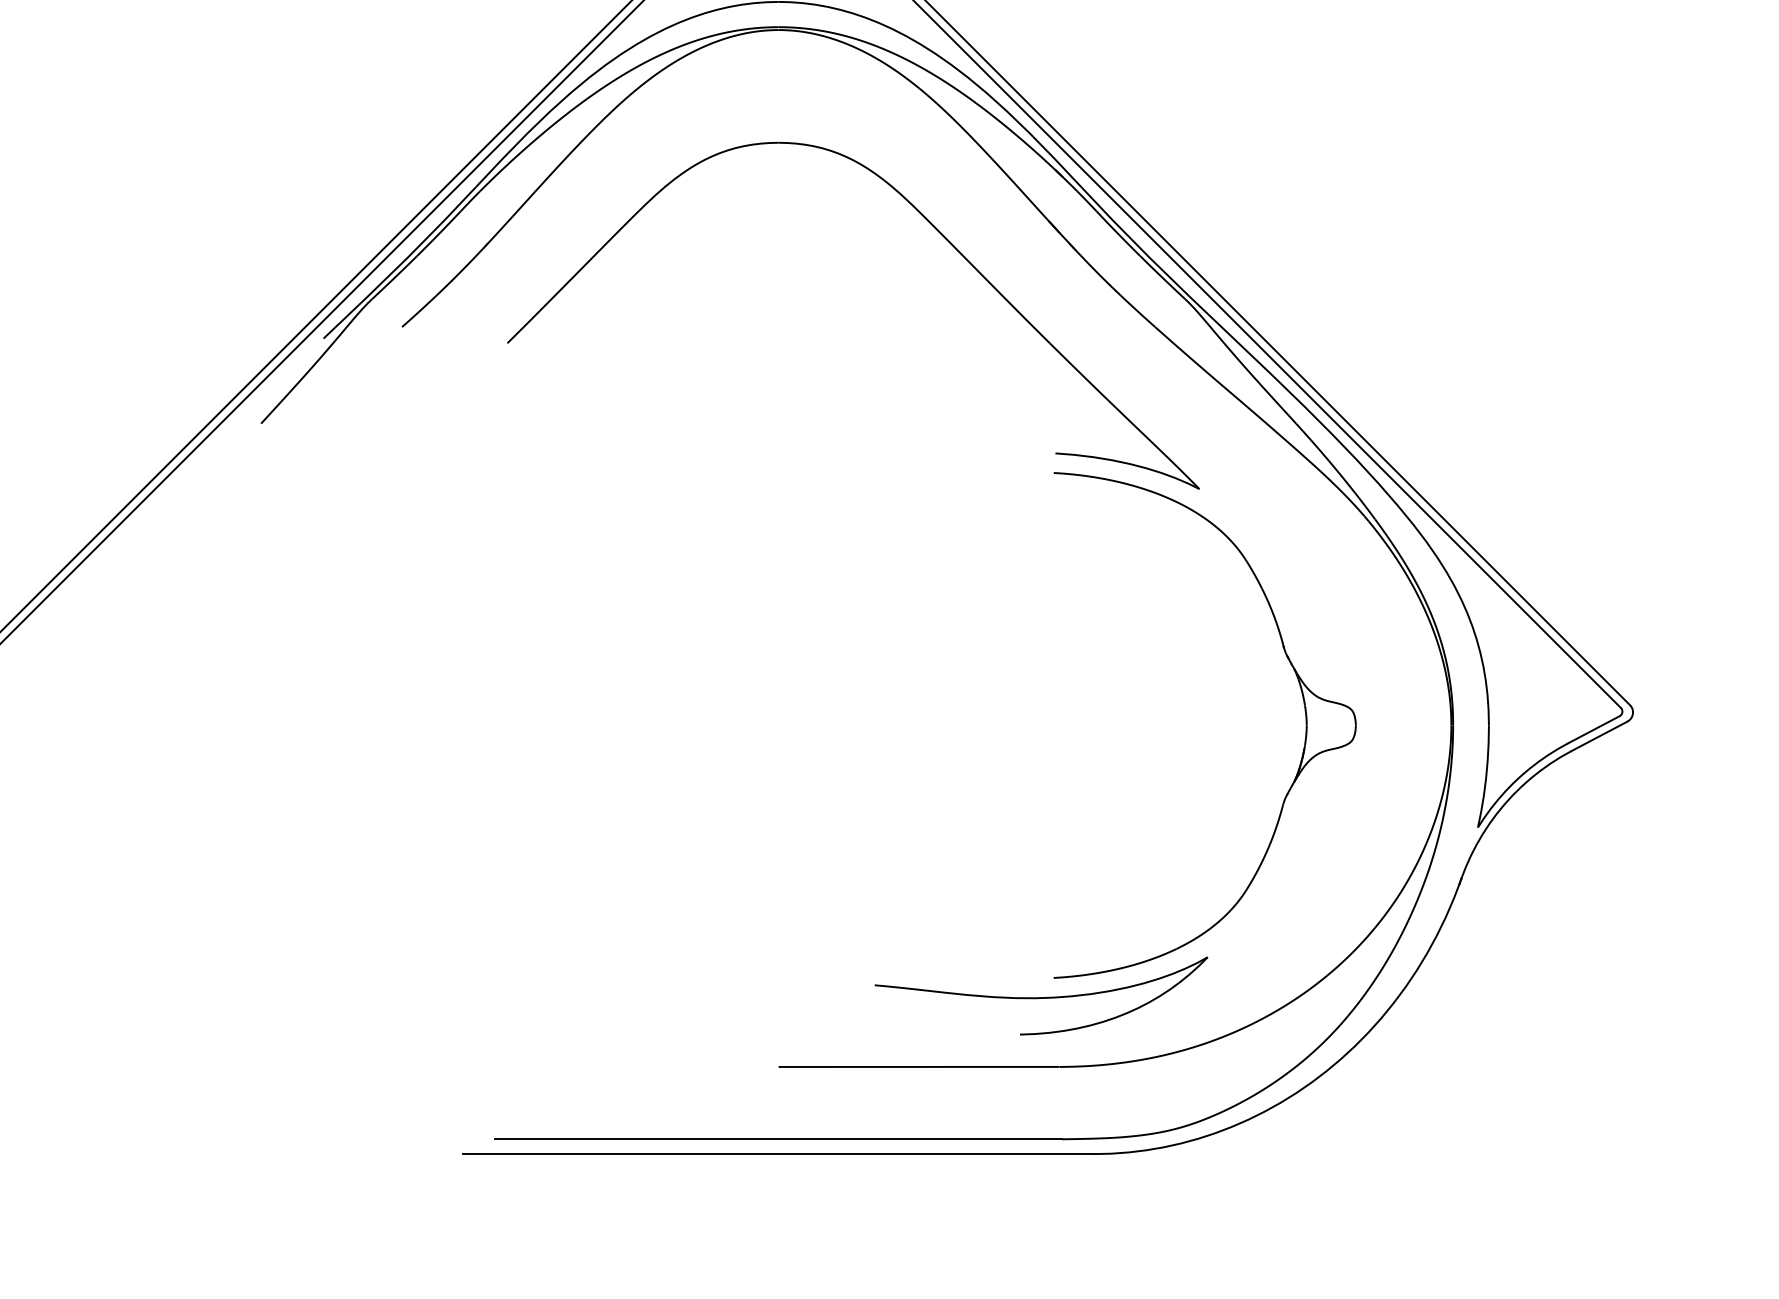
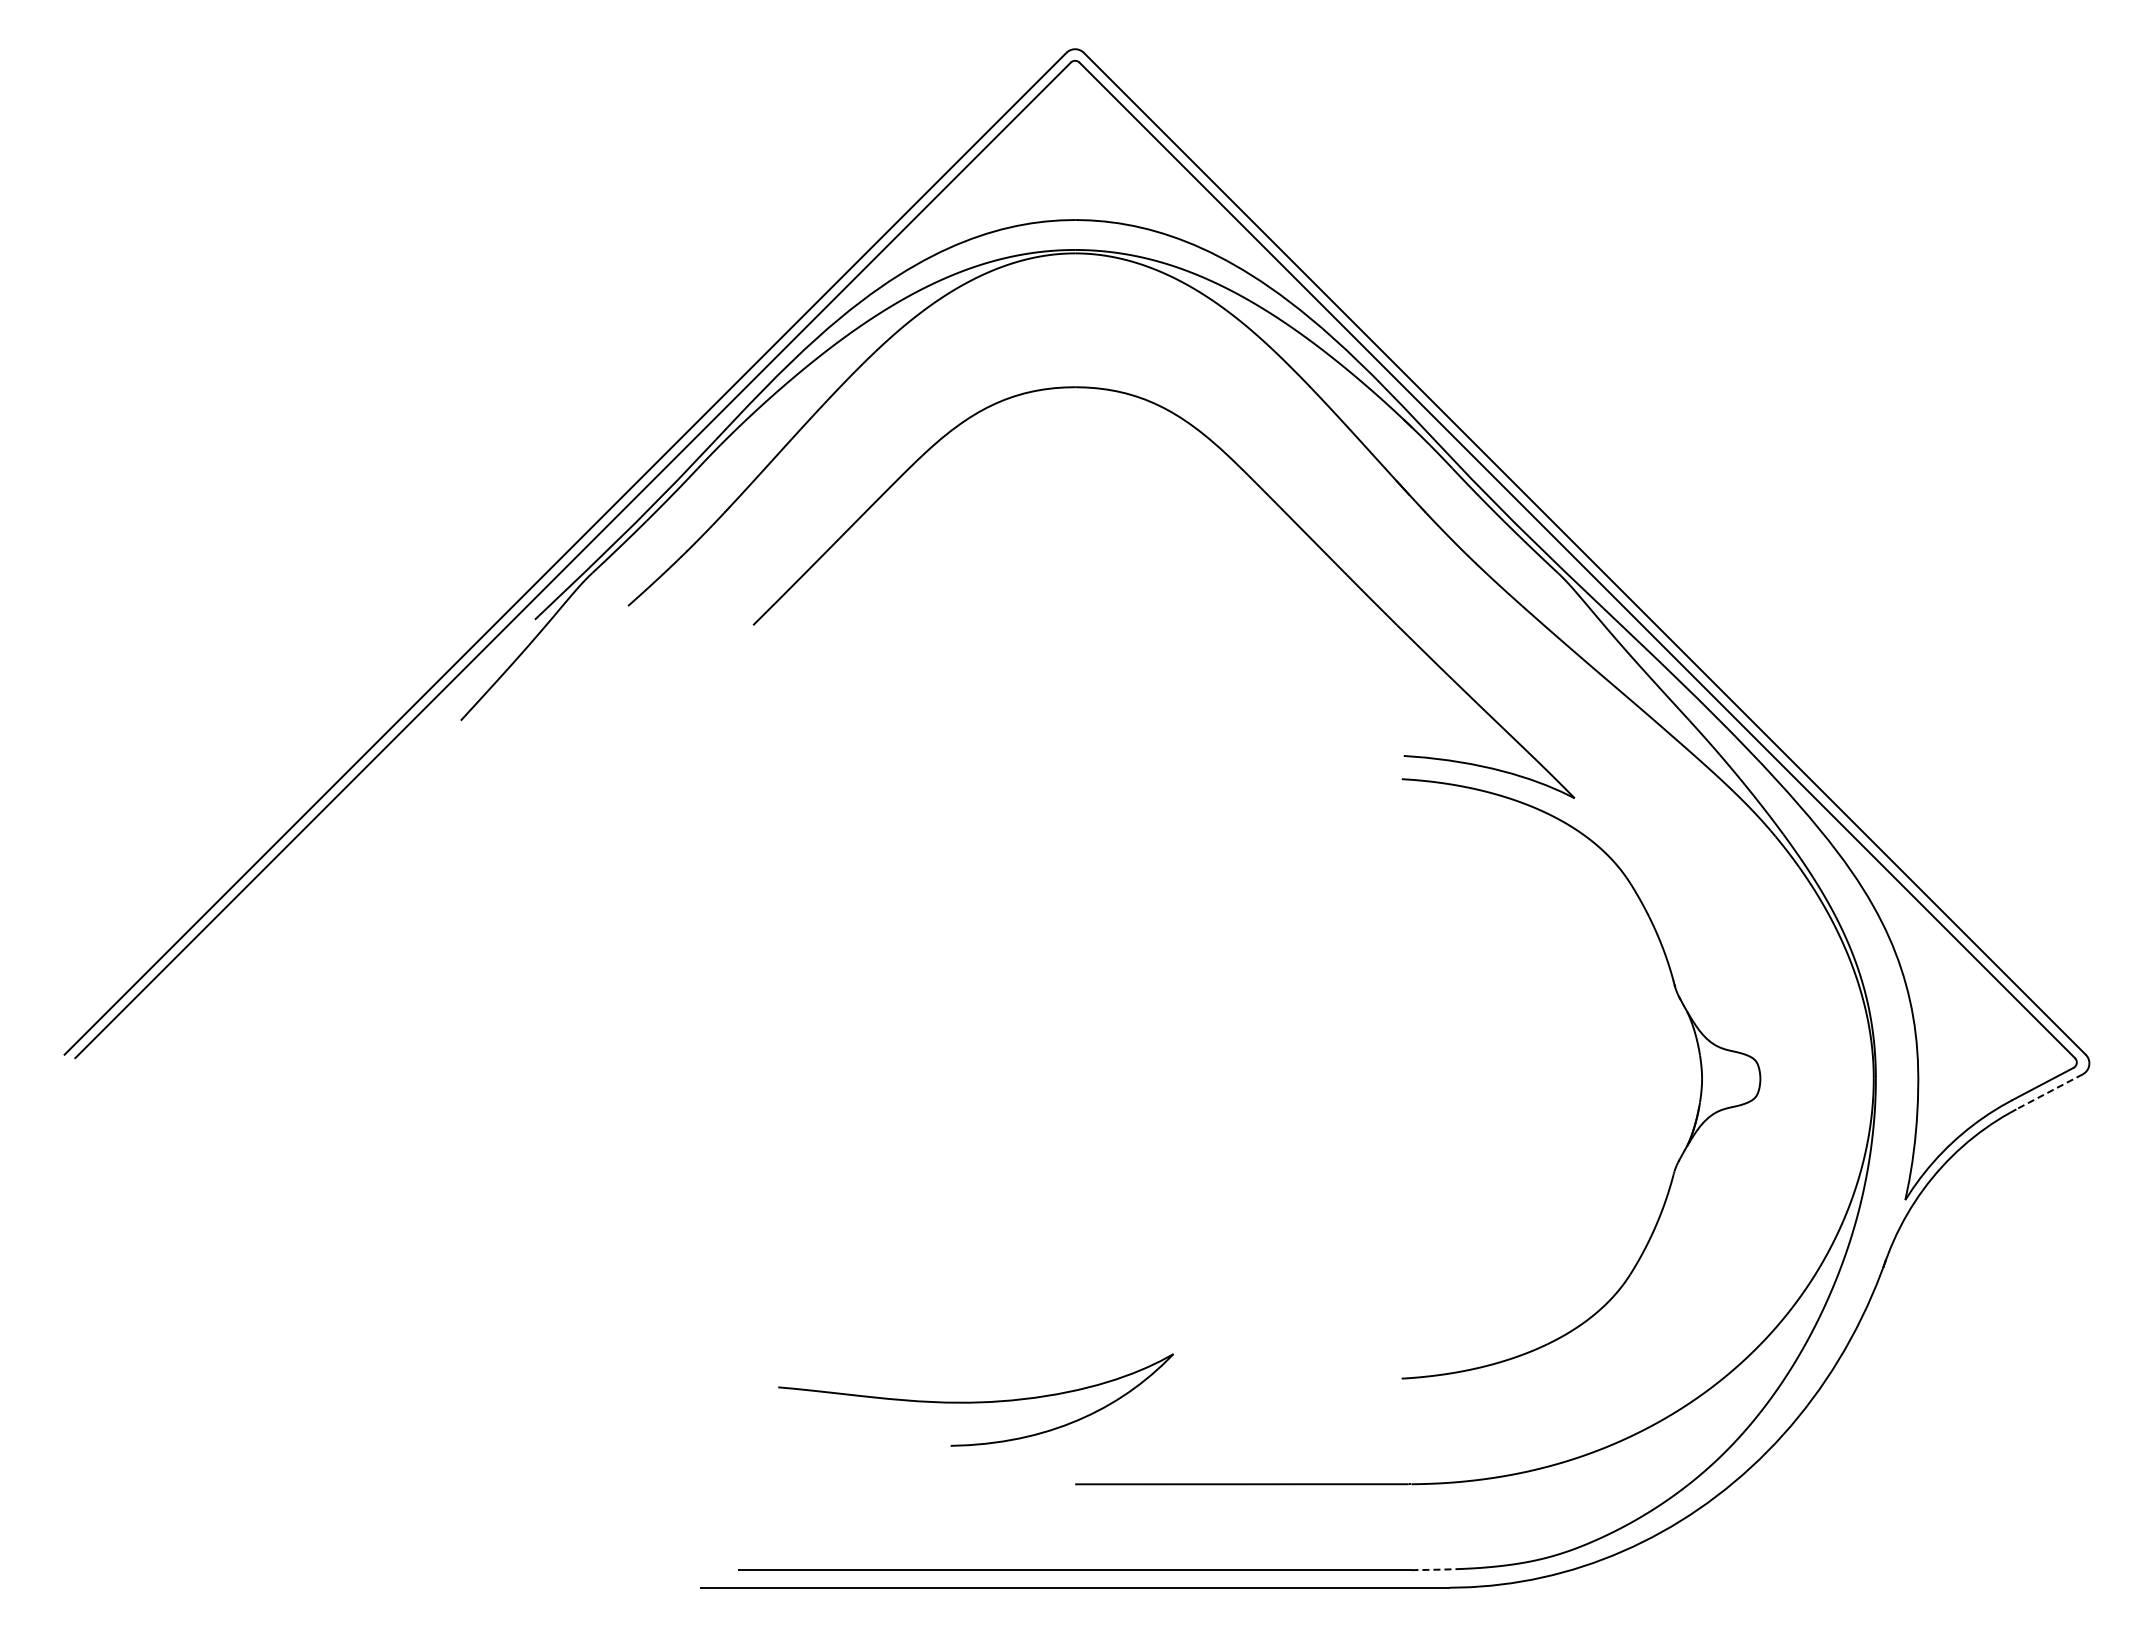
line: (1599, 736) -> (2049, 1091), solid -> dashed
part: (1040, 995) -> (975, 1399), moved
line: (1080, 1138) -> (1433, 1569), solid -> dashed

